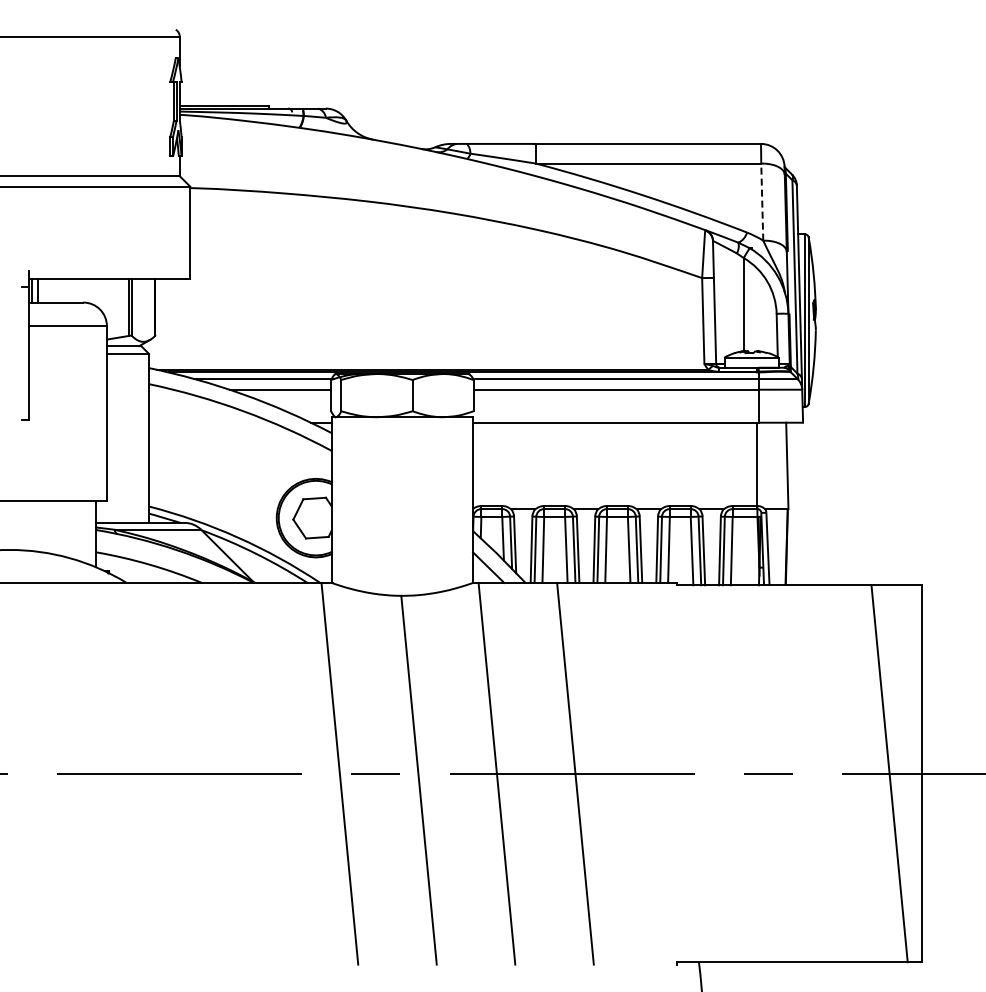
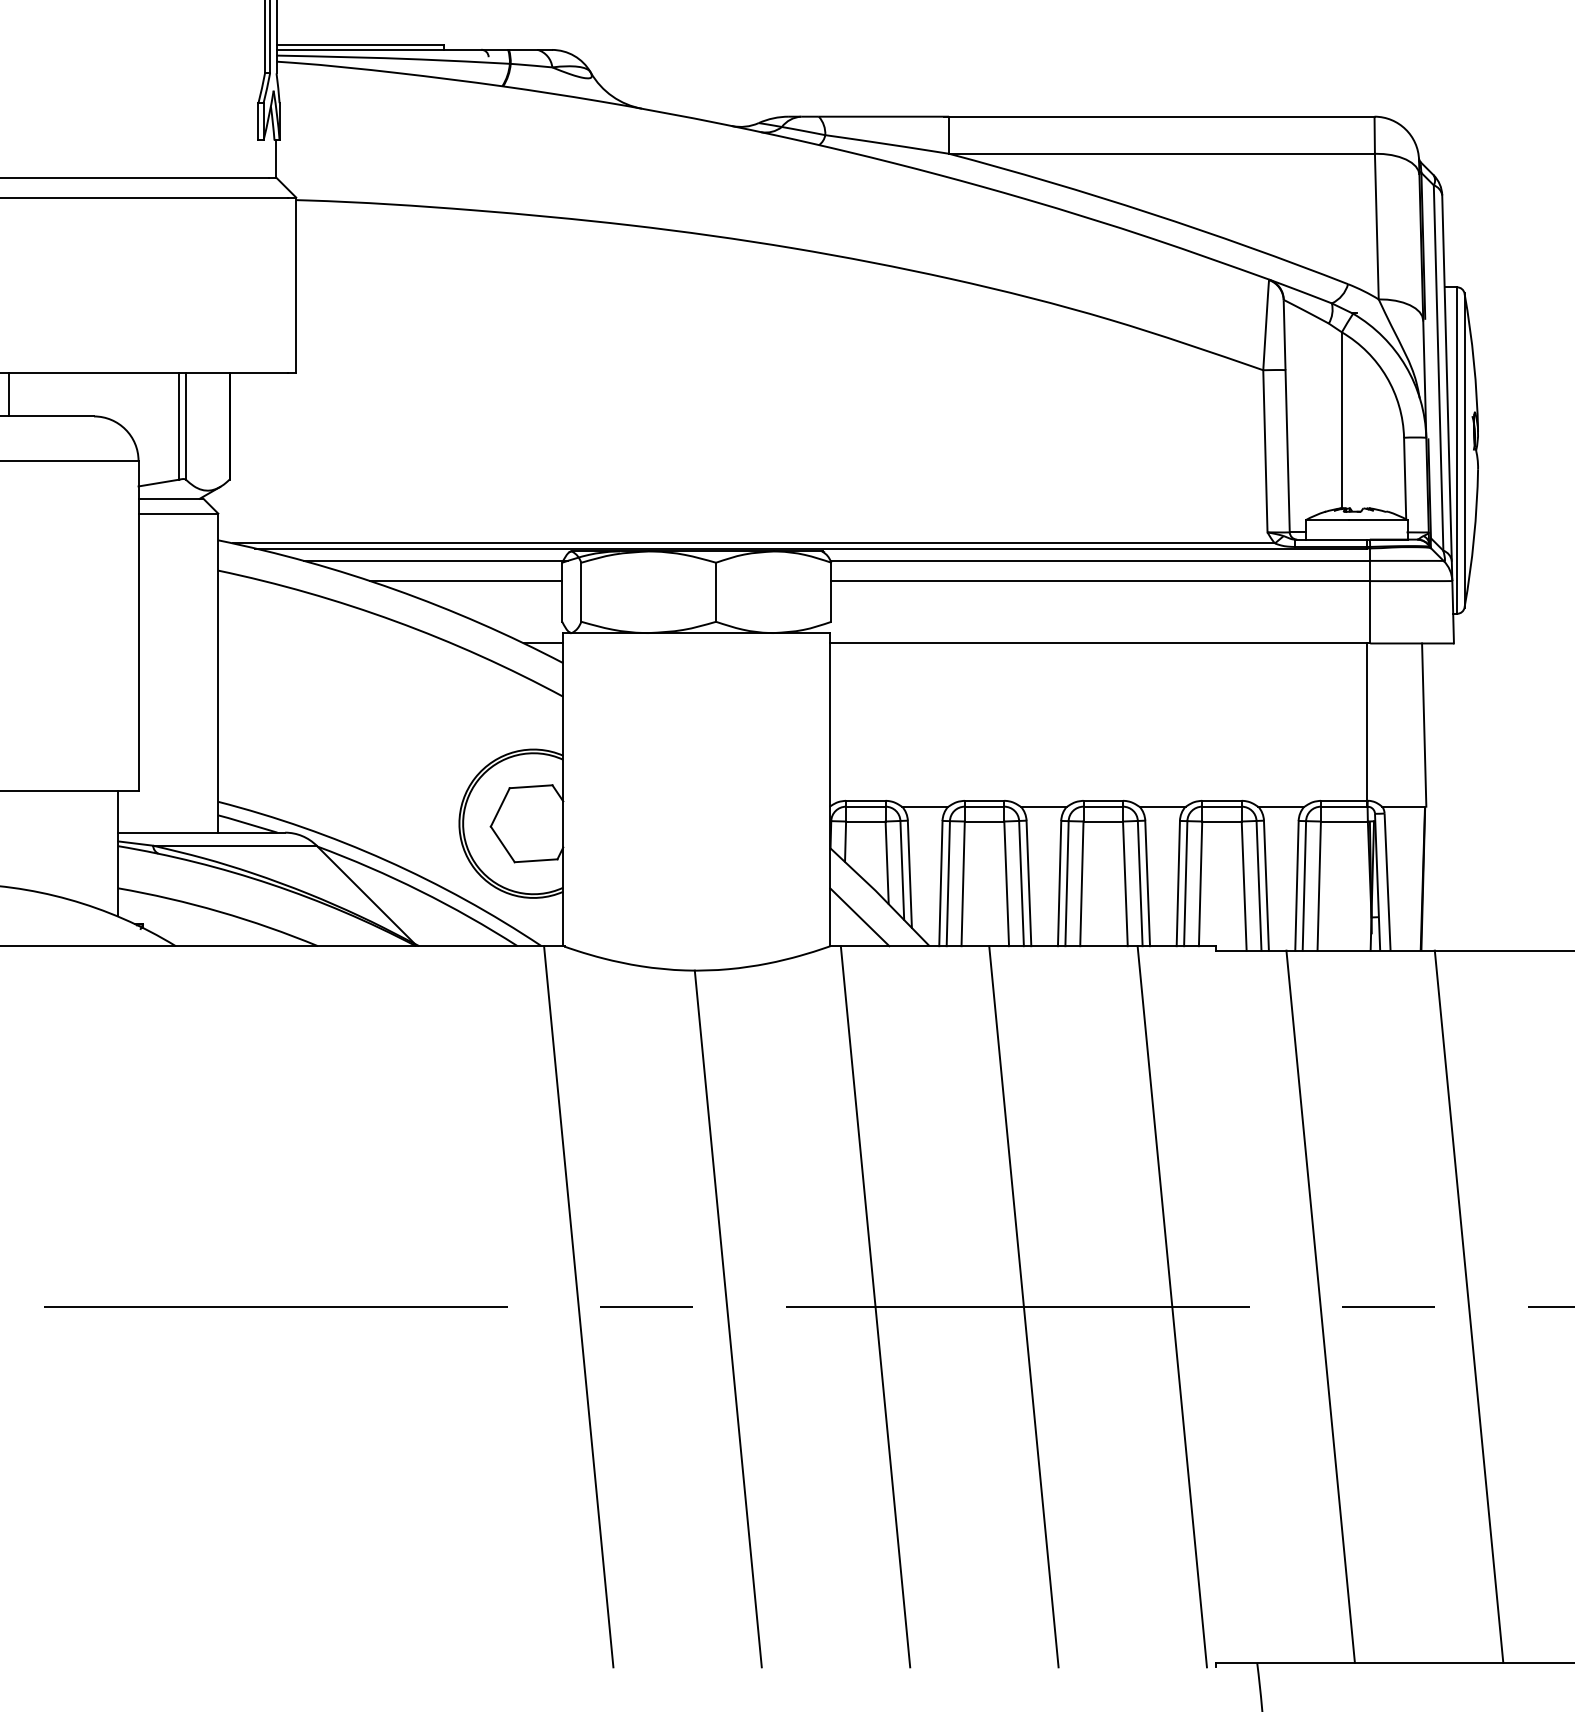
line: (762, 202) -> (1377, 227), dashed -> solid
line: (653, 773) -> (1171, 1306), added
line: (732, 773) -> (1320, 1306), added
line: (810, 773) -> (1467, 1306), added

